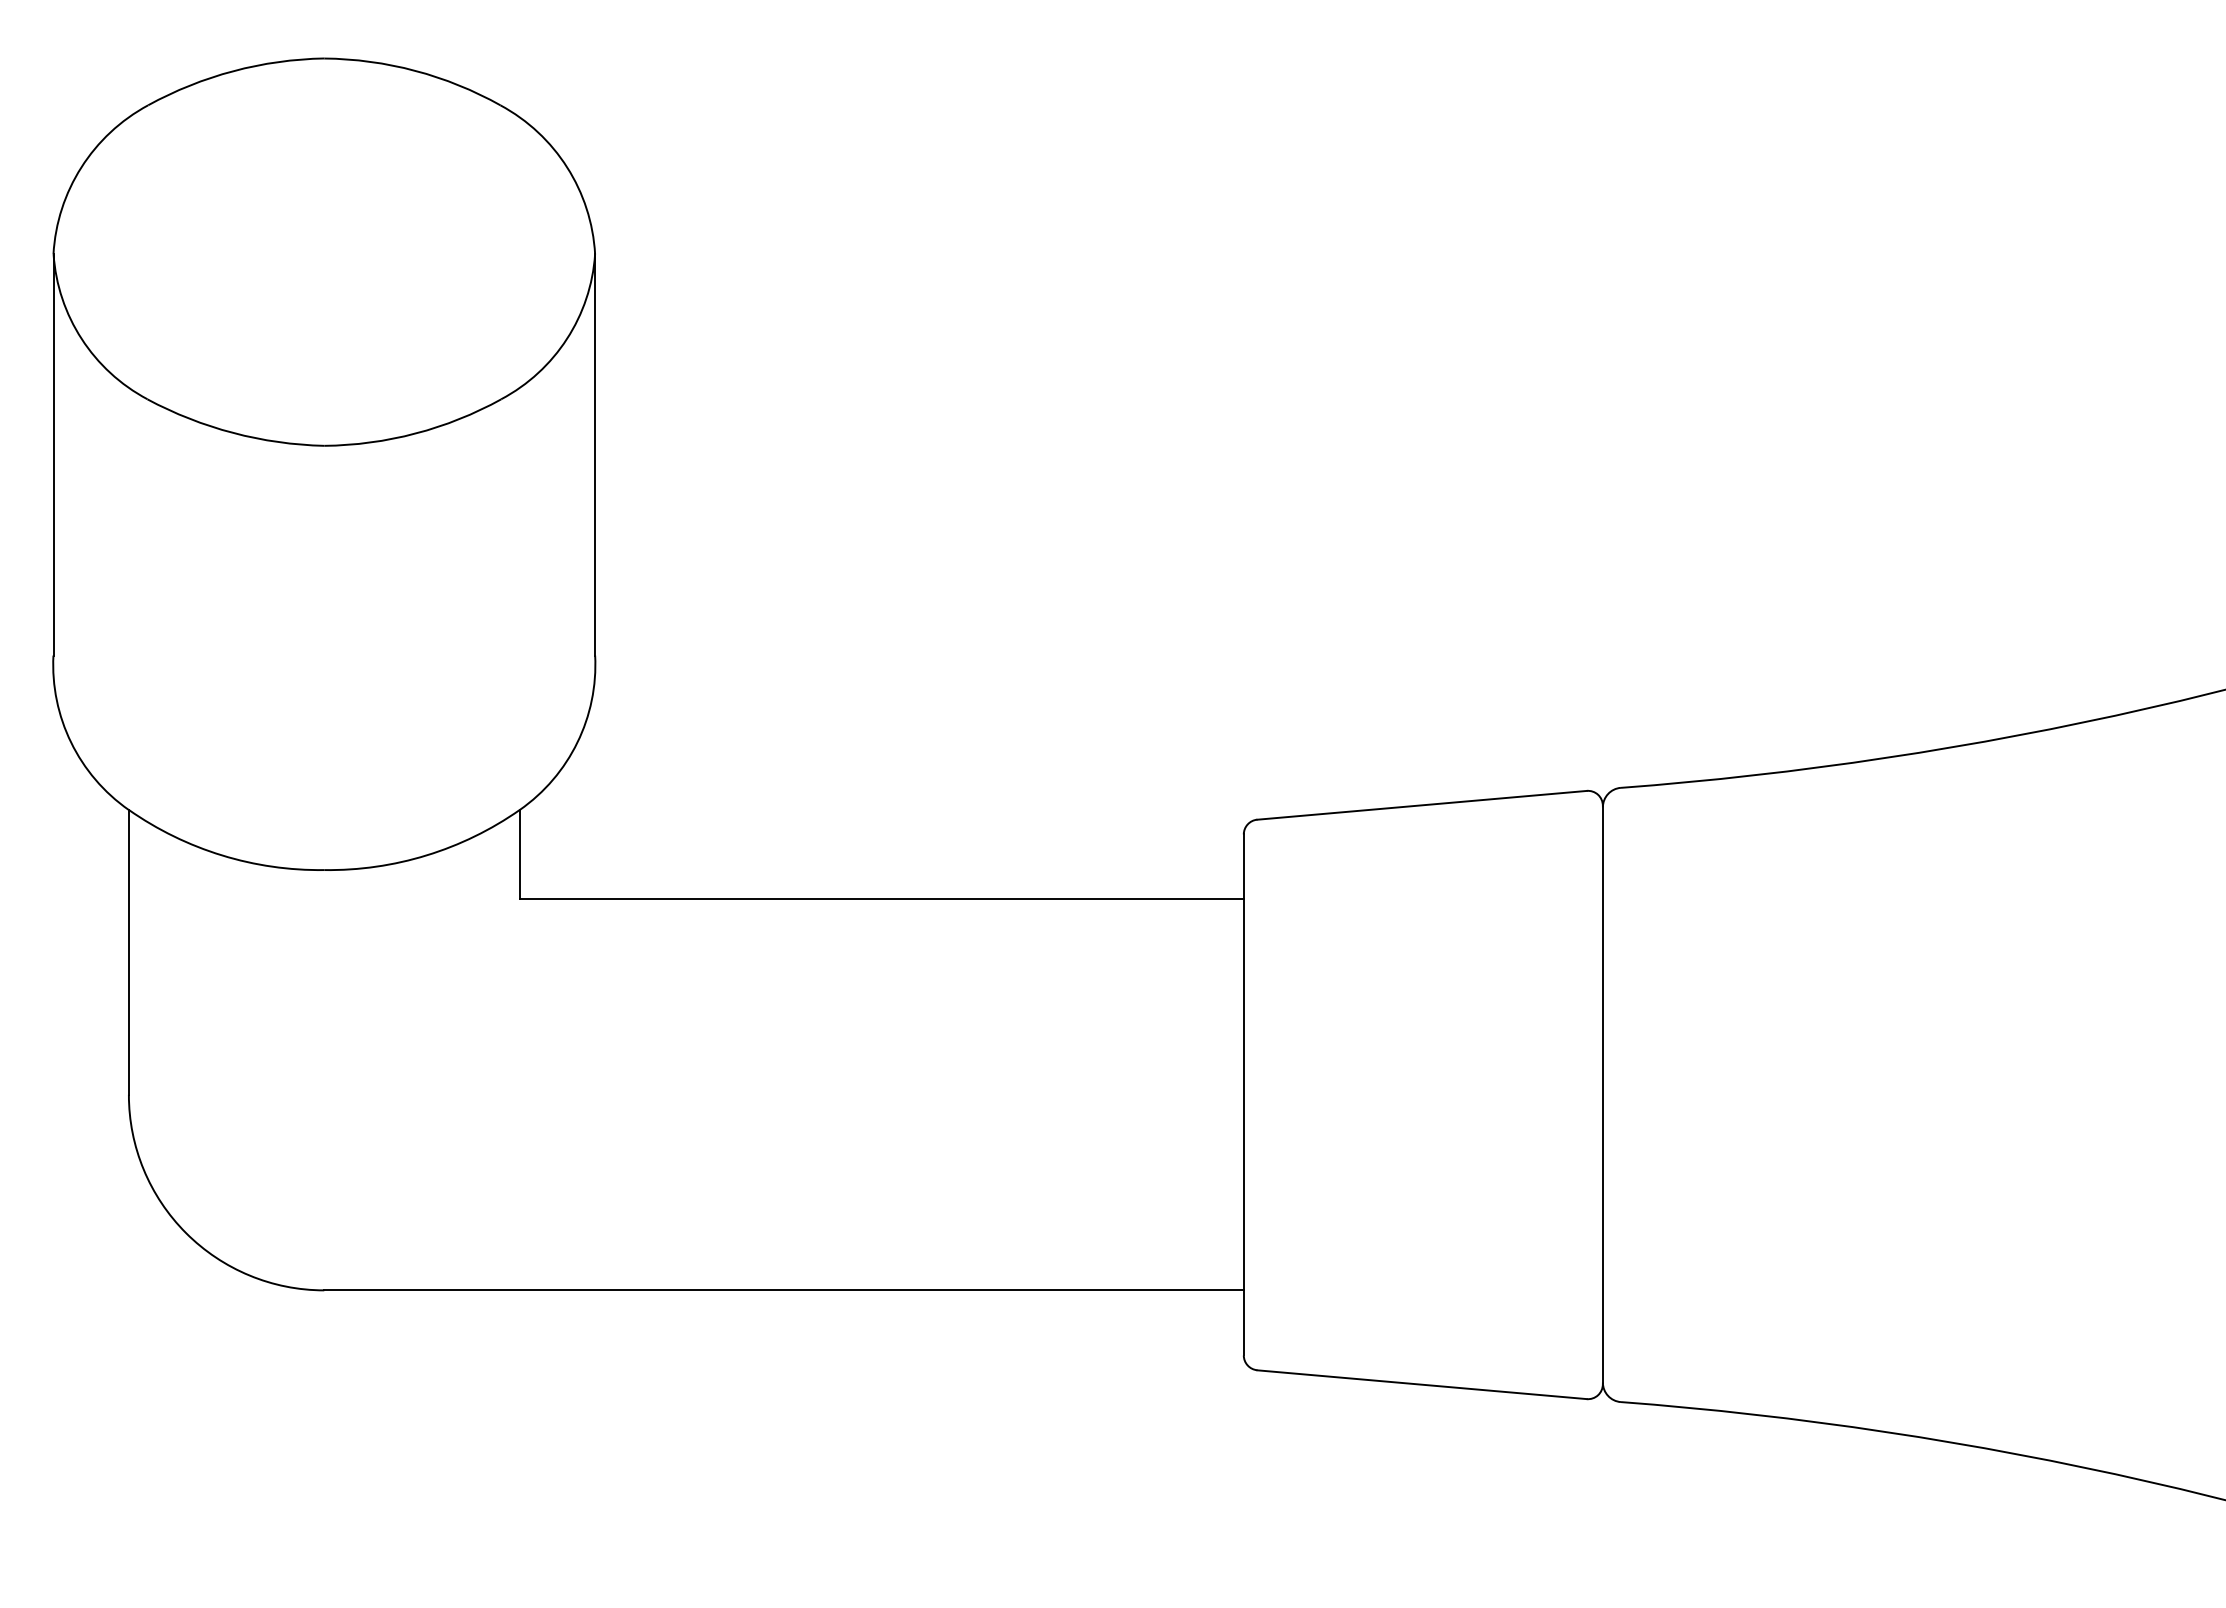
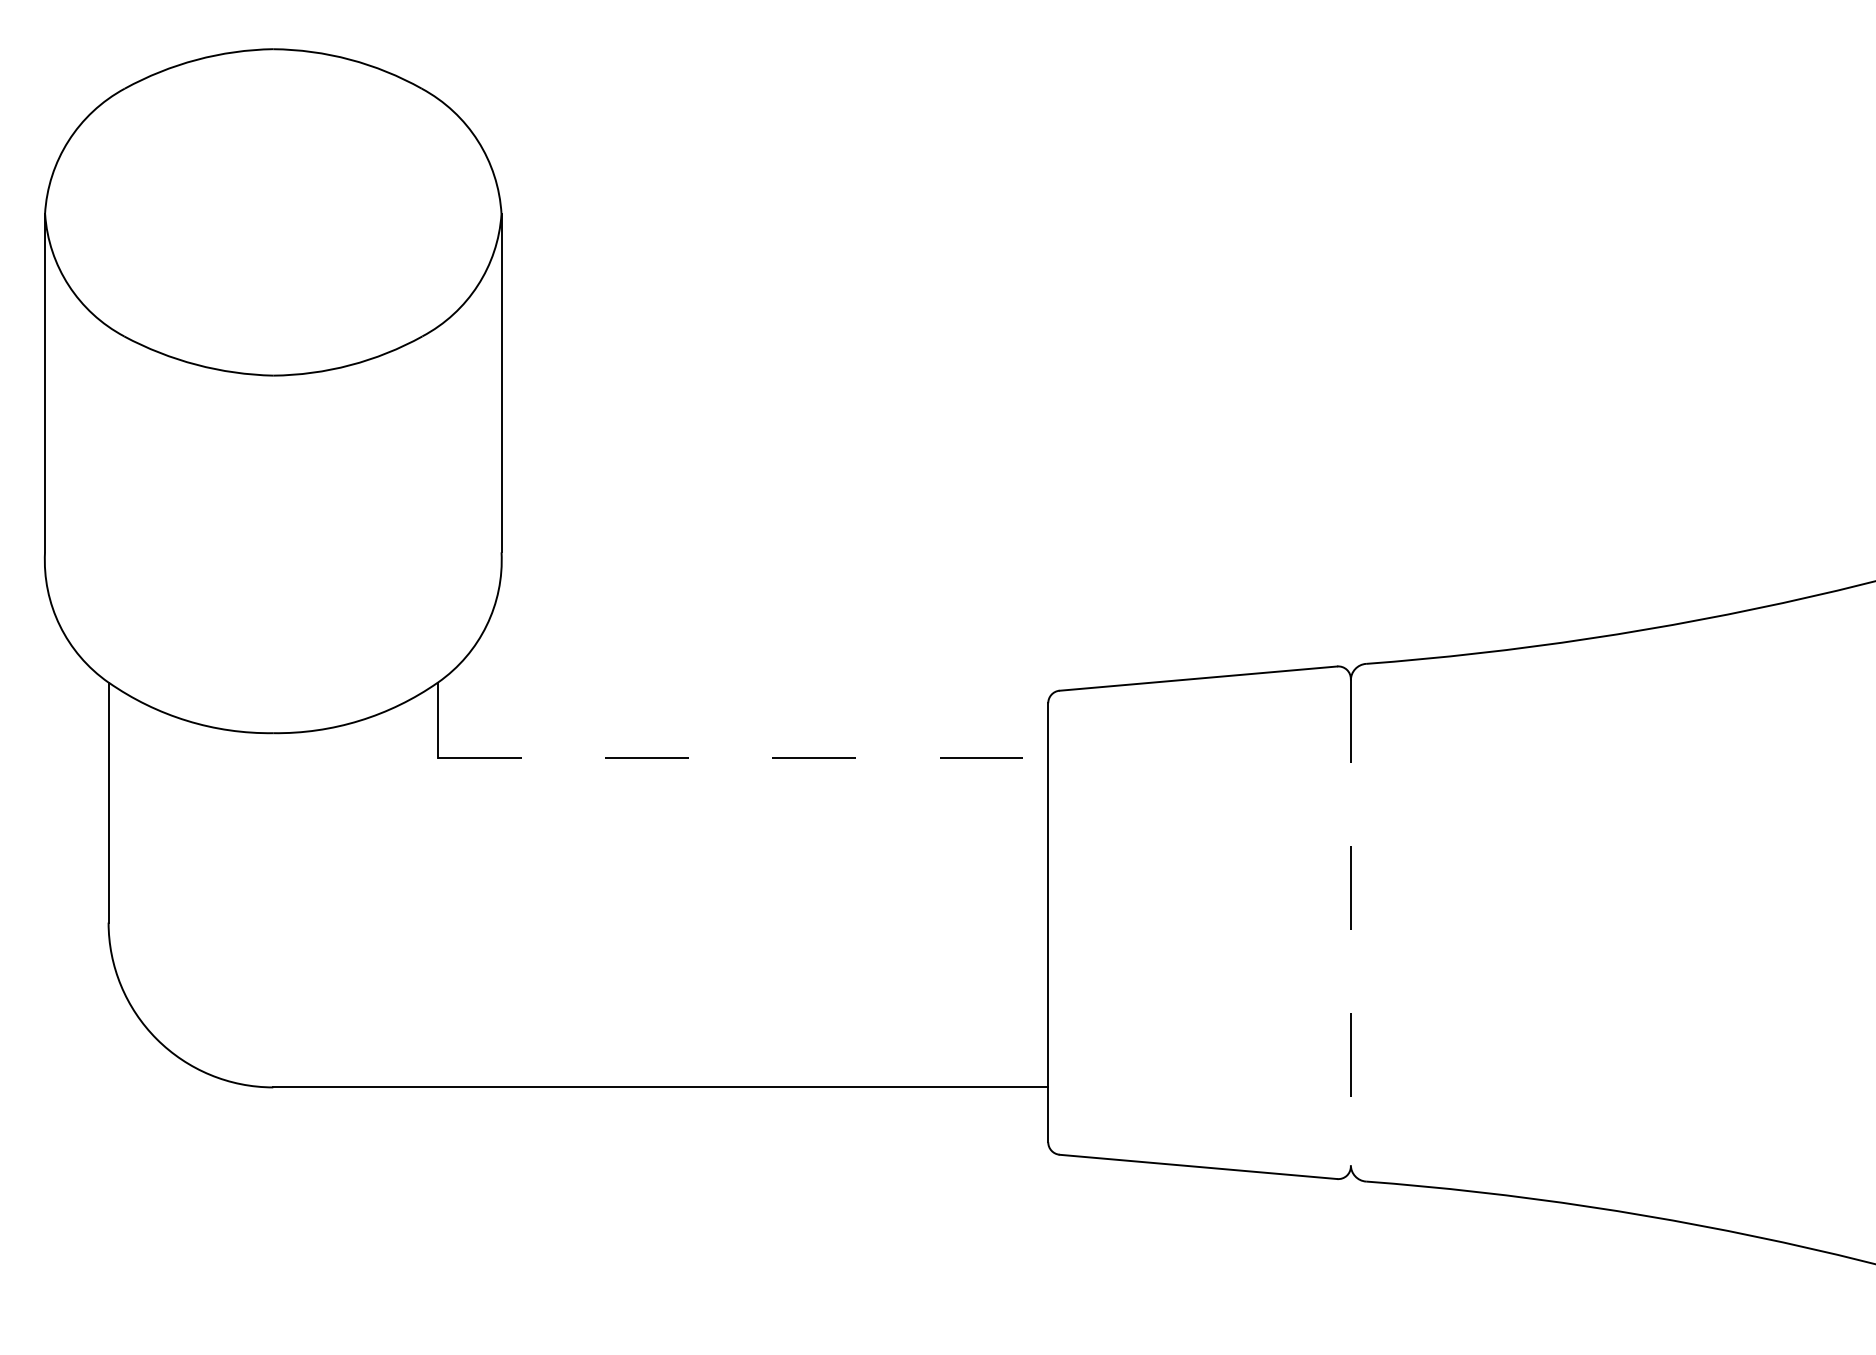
line: (882, 899) -> (743, 757), solid -> dashed
line: (1602, 1094) -> (1350, 922), solid -> dashed

